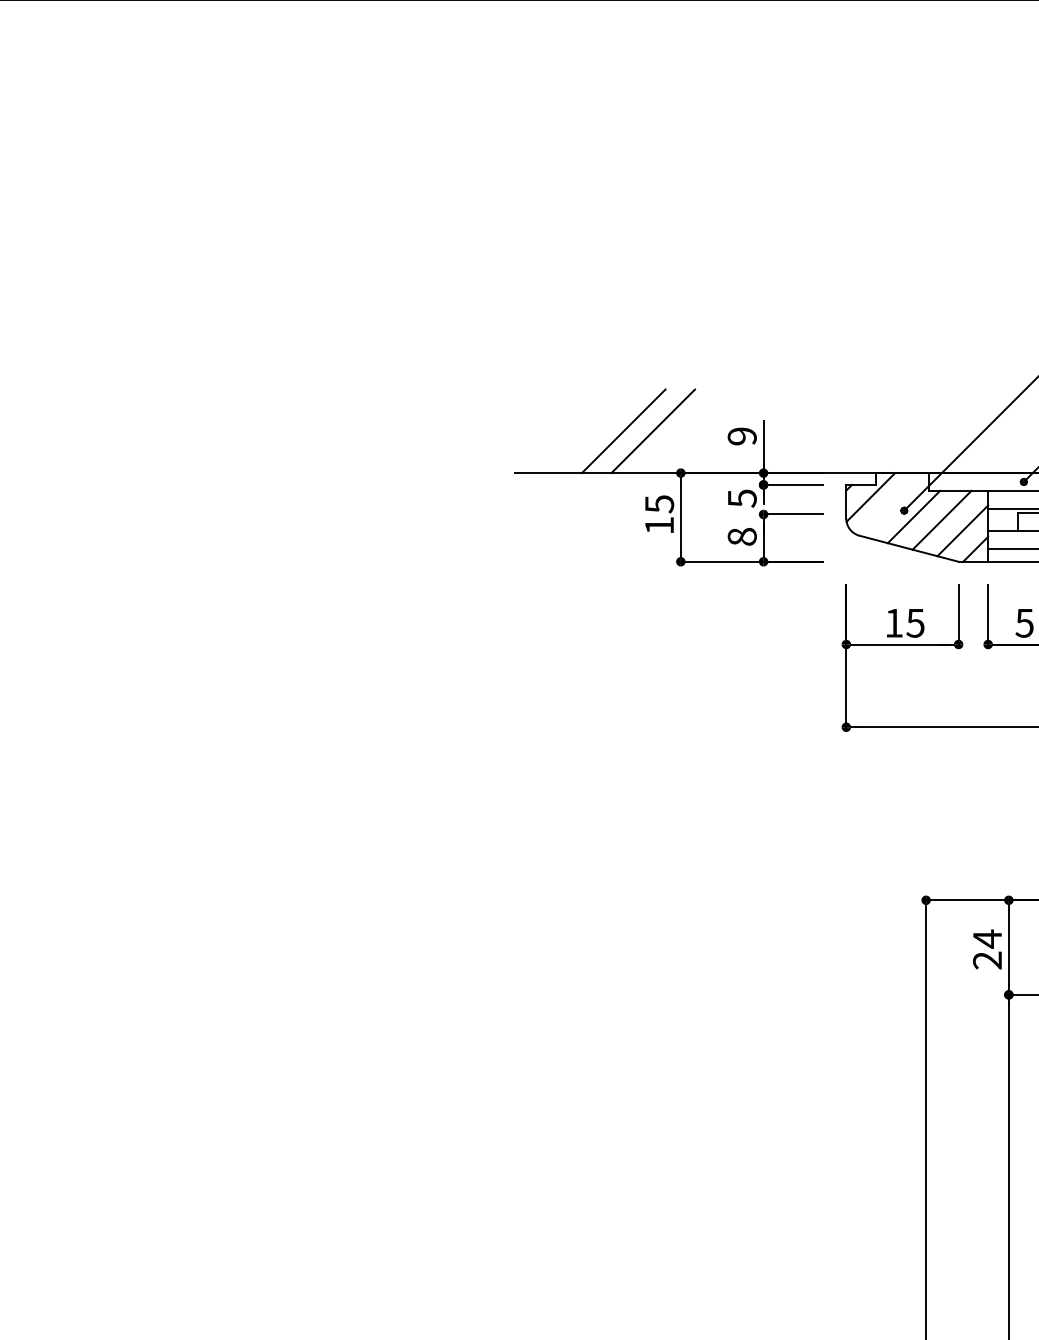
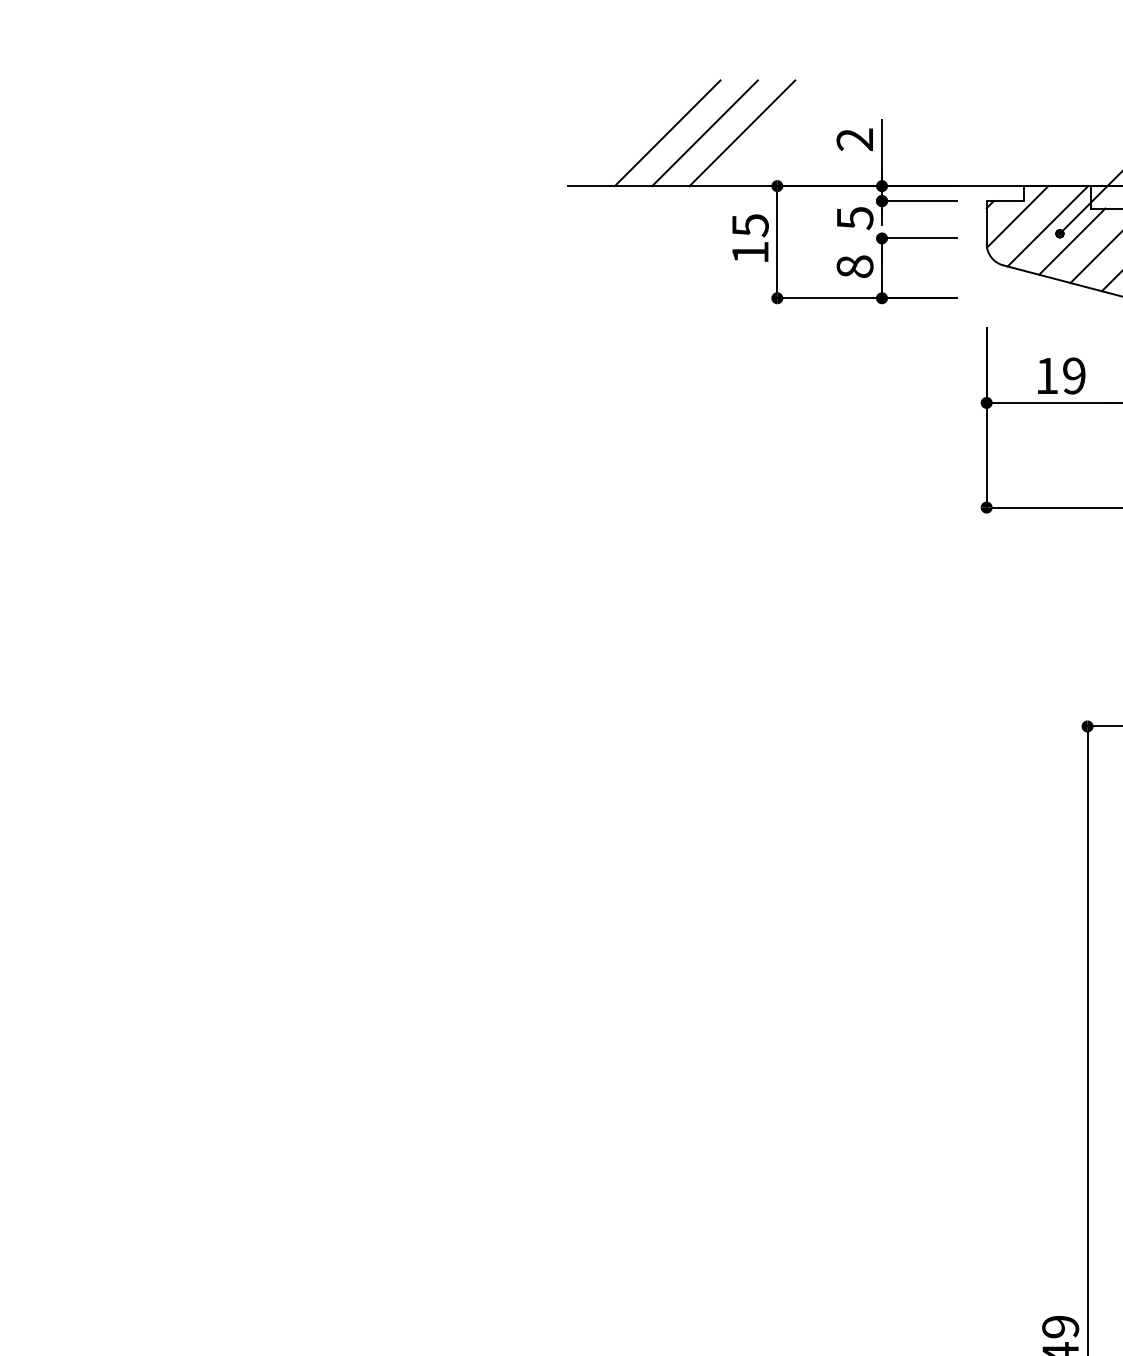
line: (593, 431) -> (666, 133), added
text: (742, 436) -> (855, 139), 9 -> 2
line: (894, 504) -> (1047, 225), added
text: (915, 622) -> (1074, 375), 15 -> 19

